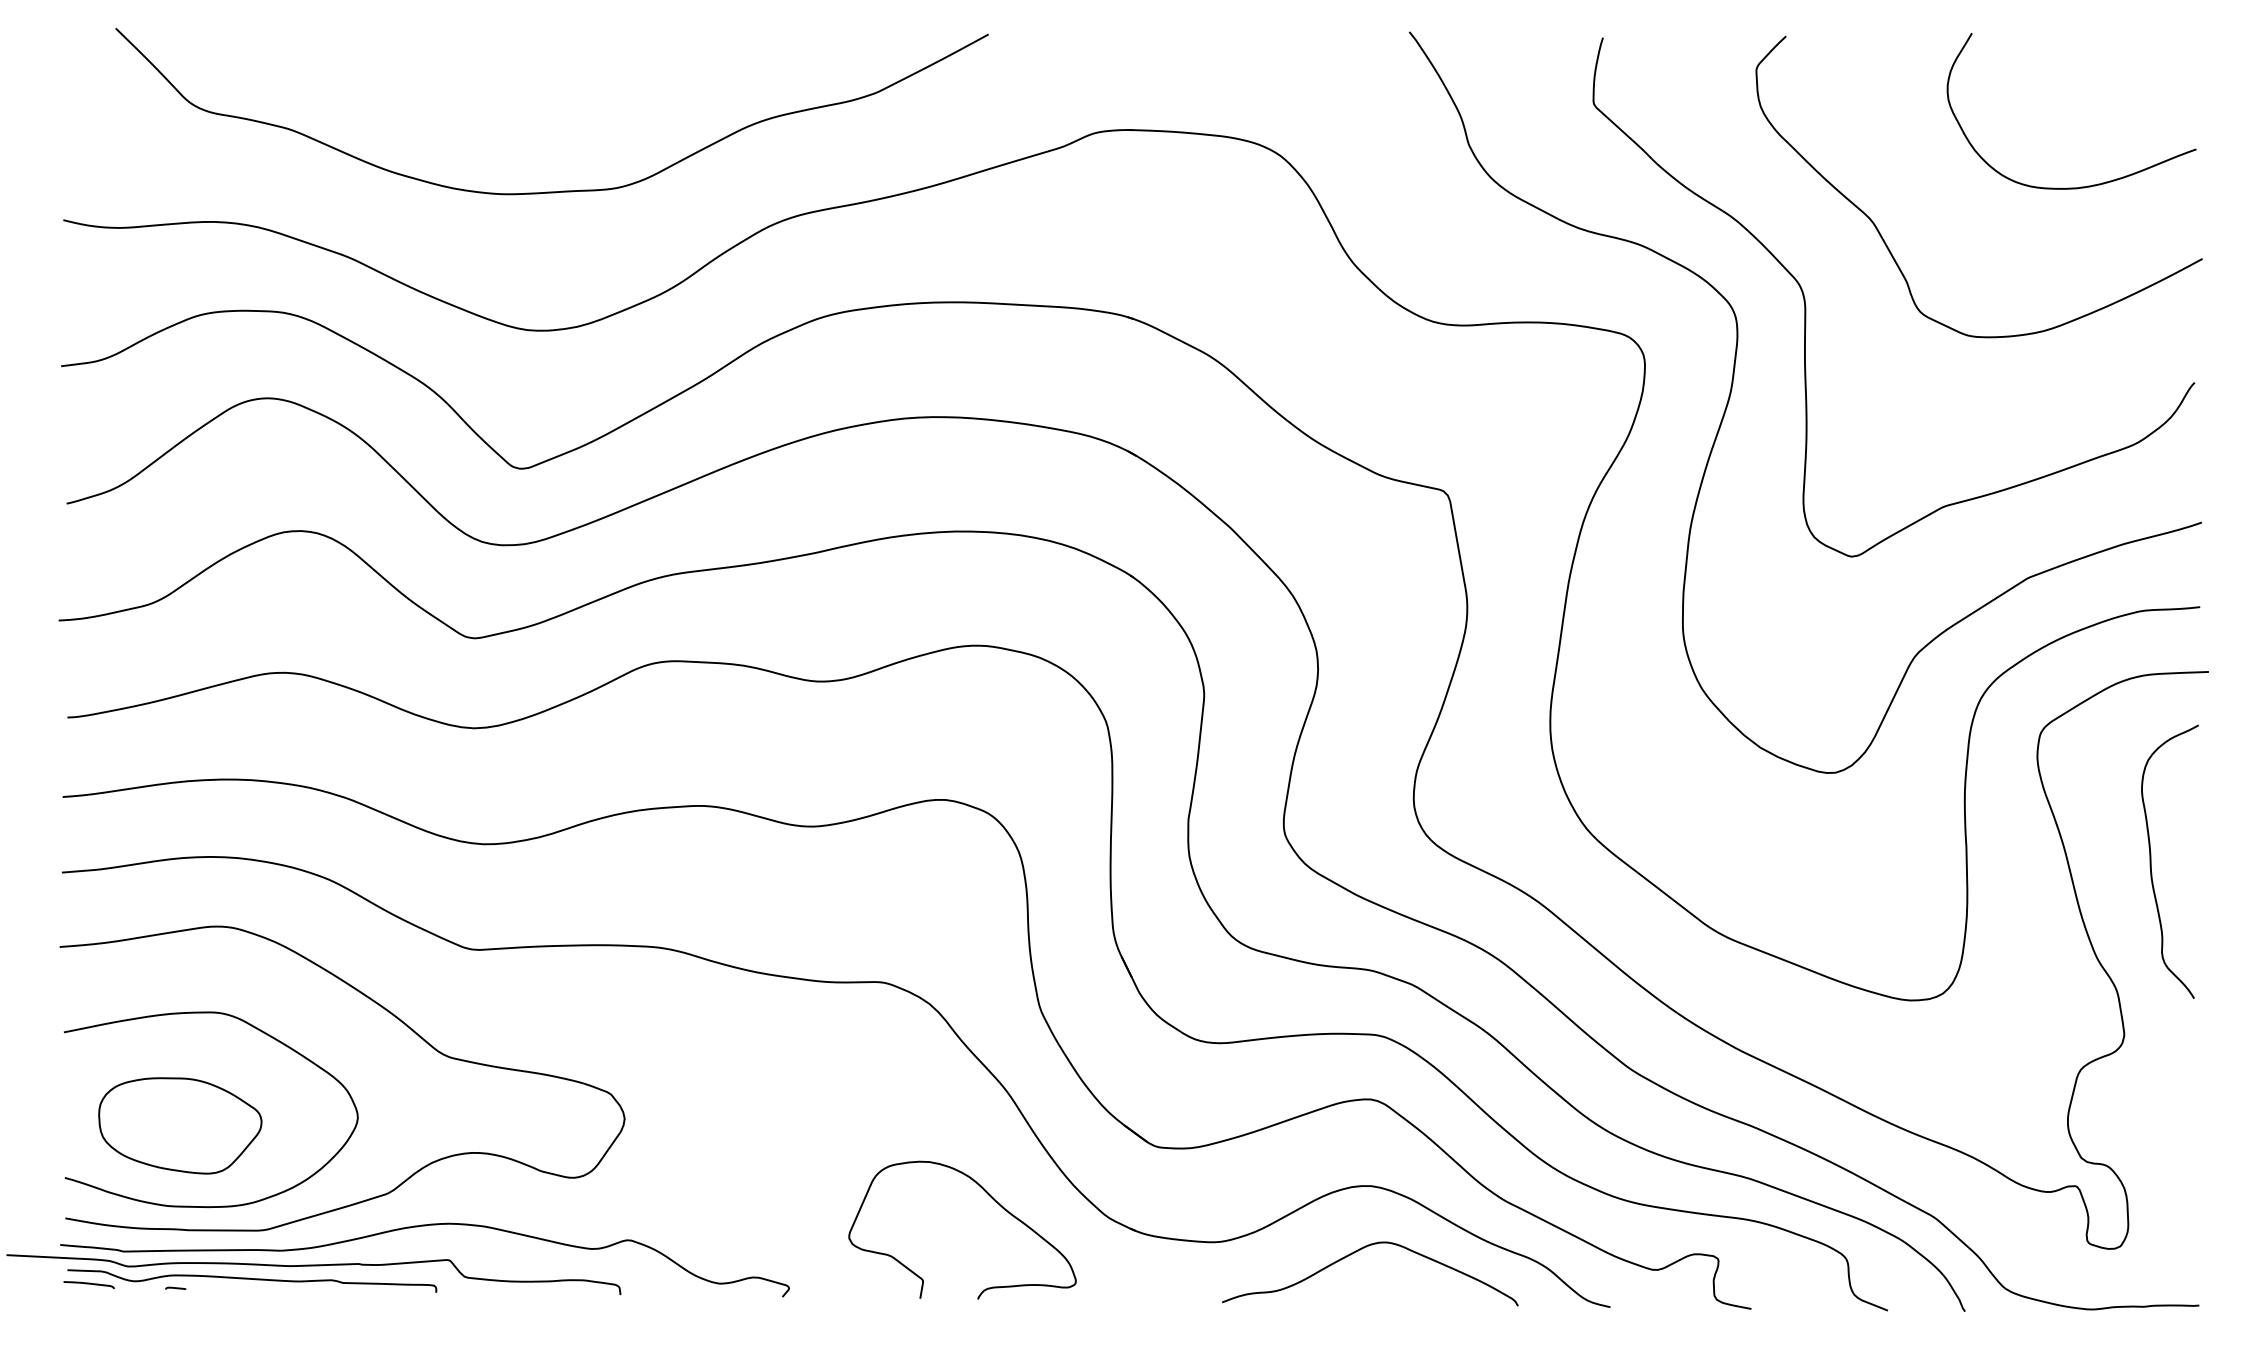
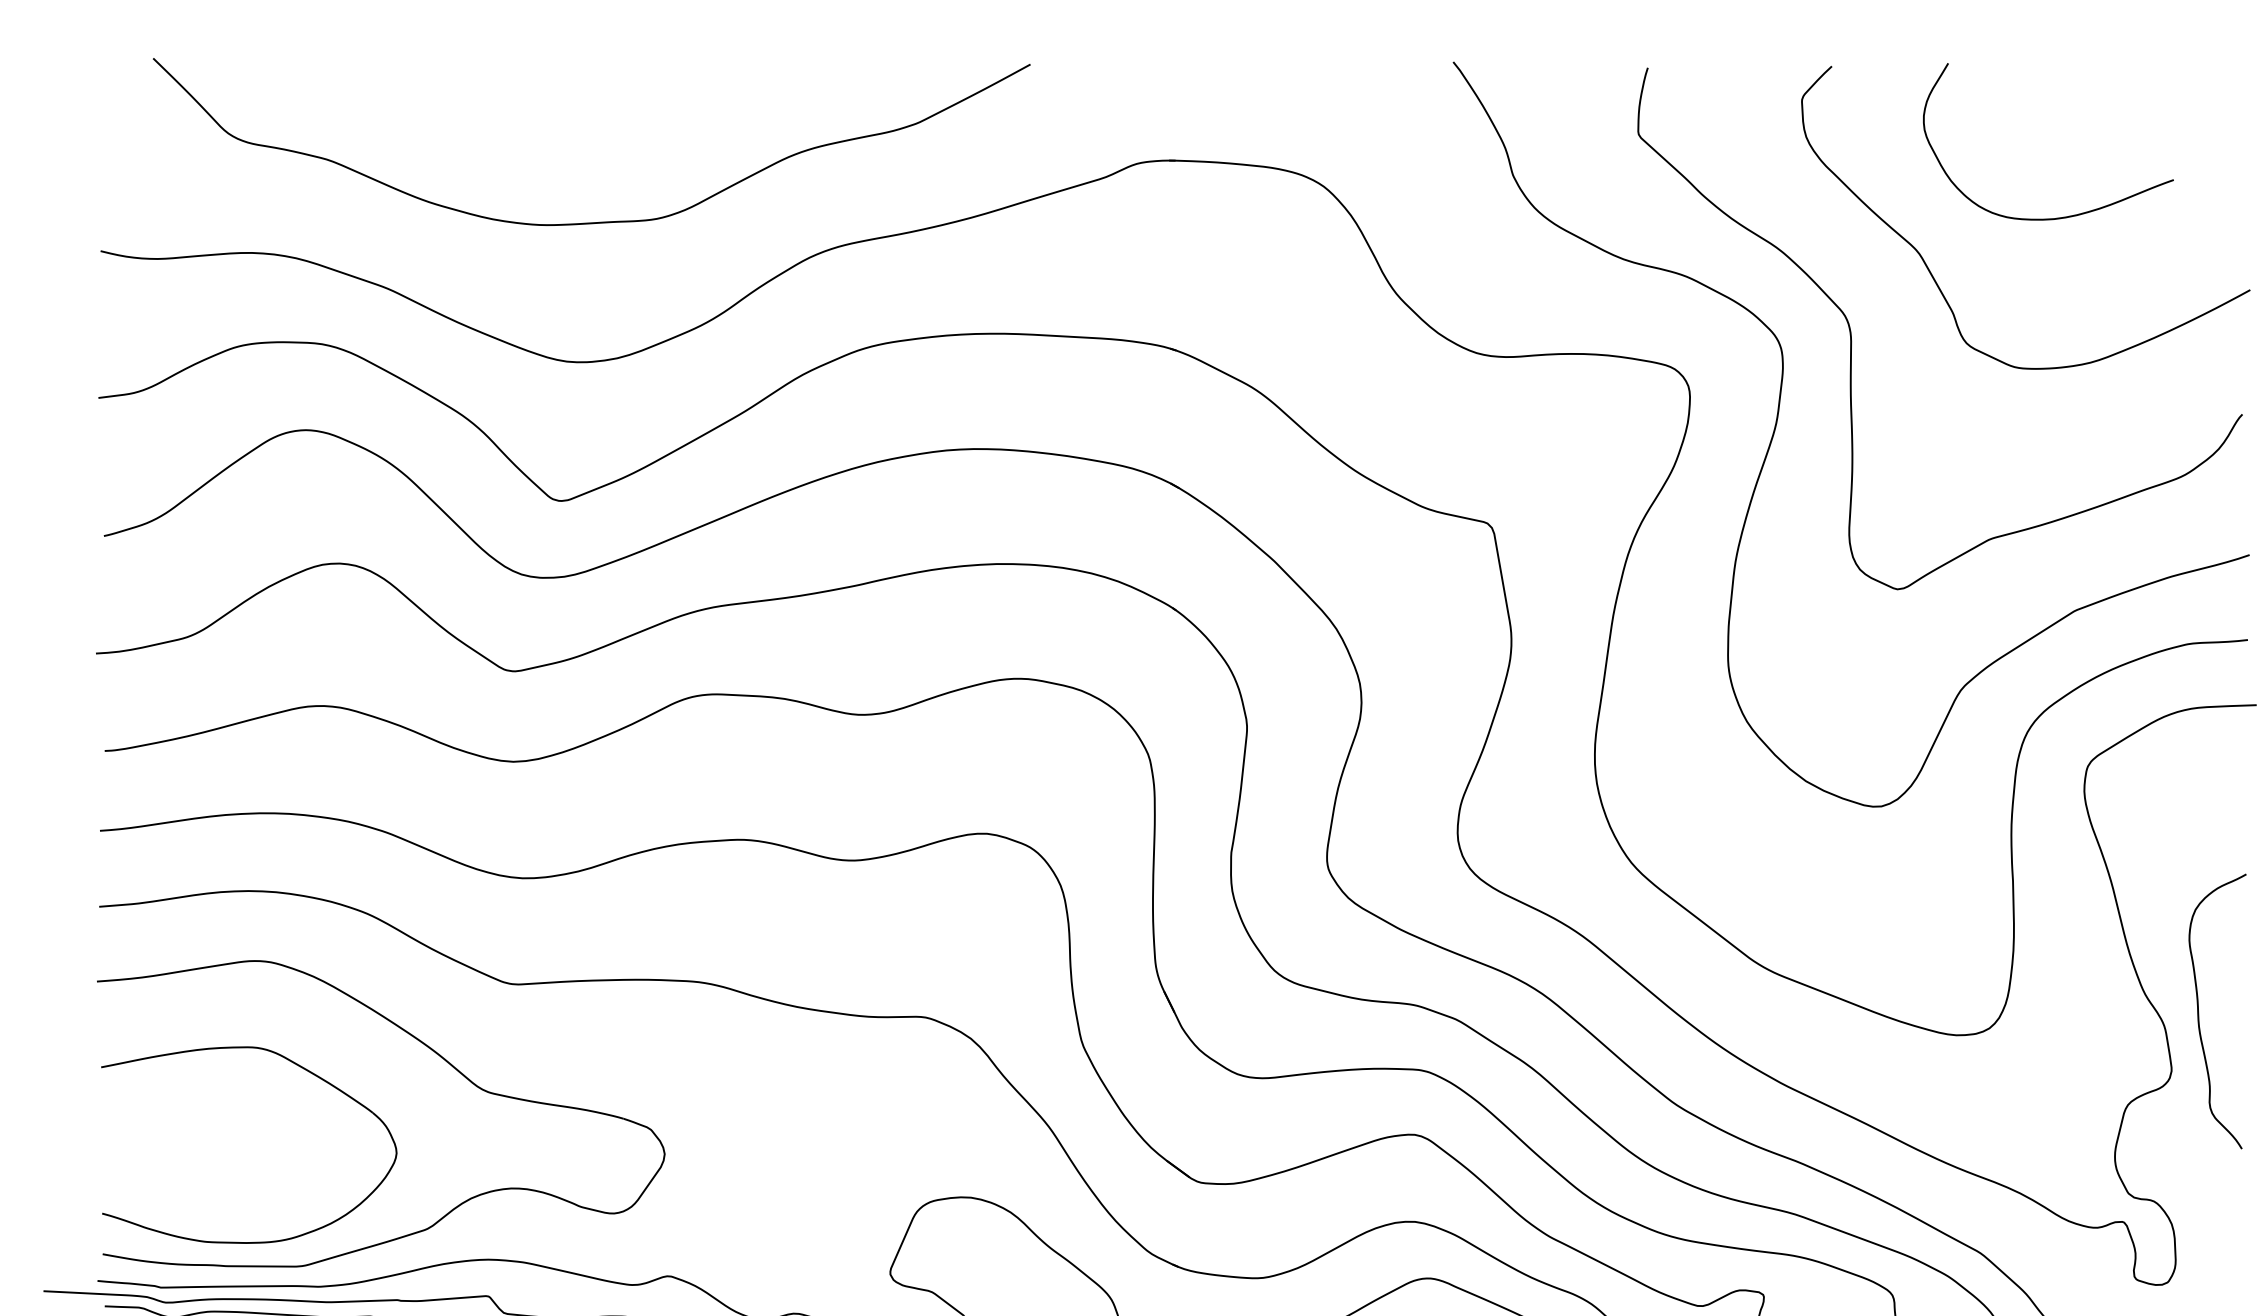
curve: (2080, 186) -> (2057, 217), moved
curve: (2151, 861) -> (2199, 1011), moved
part: (180, 1125) -> (218, 1160), removed

